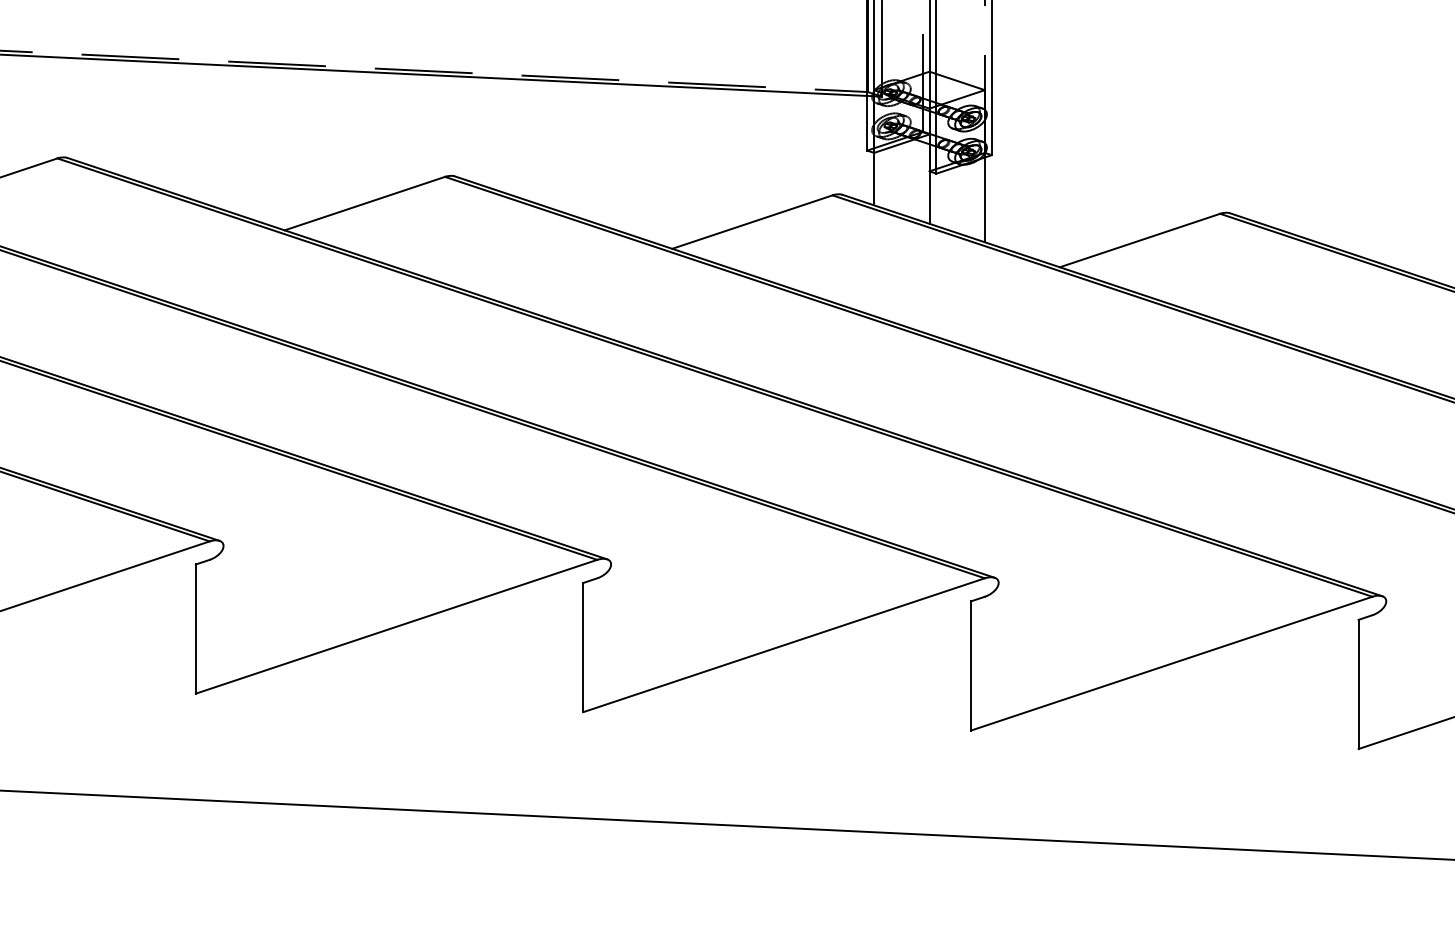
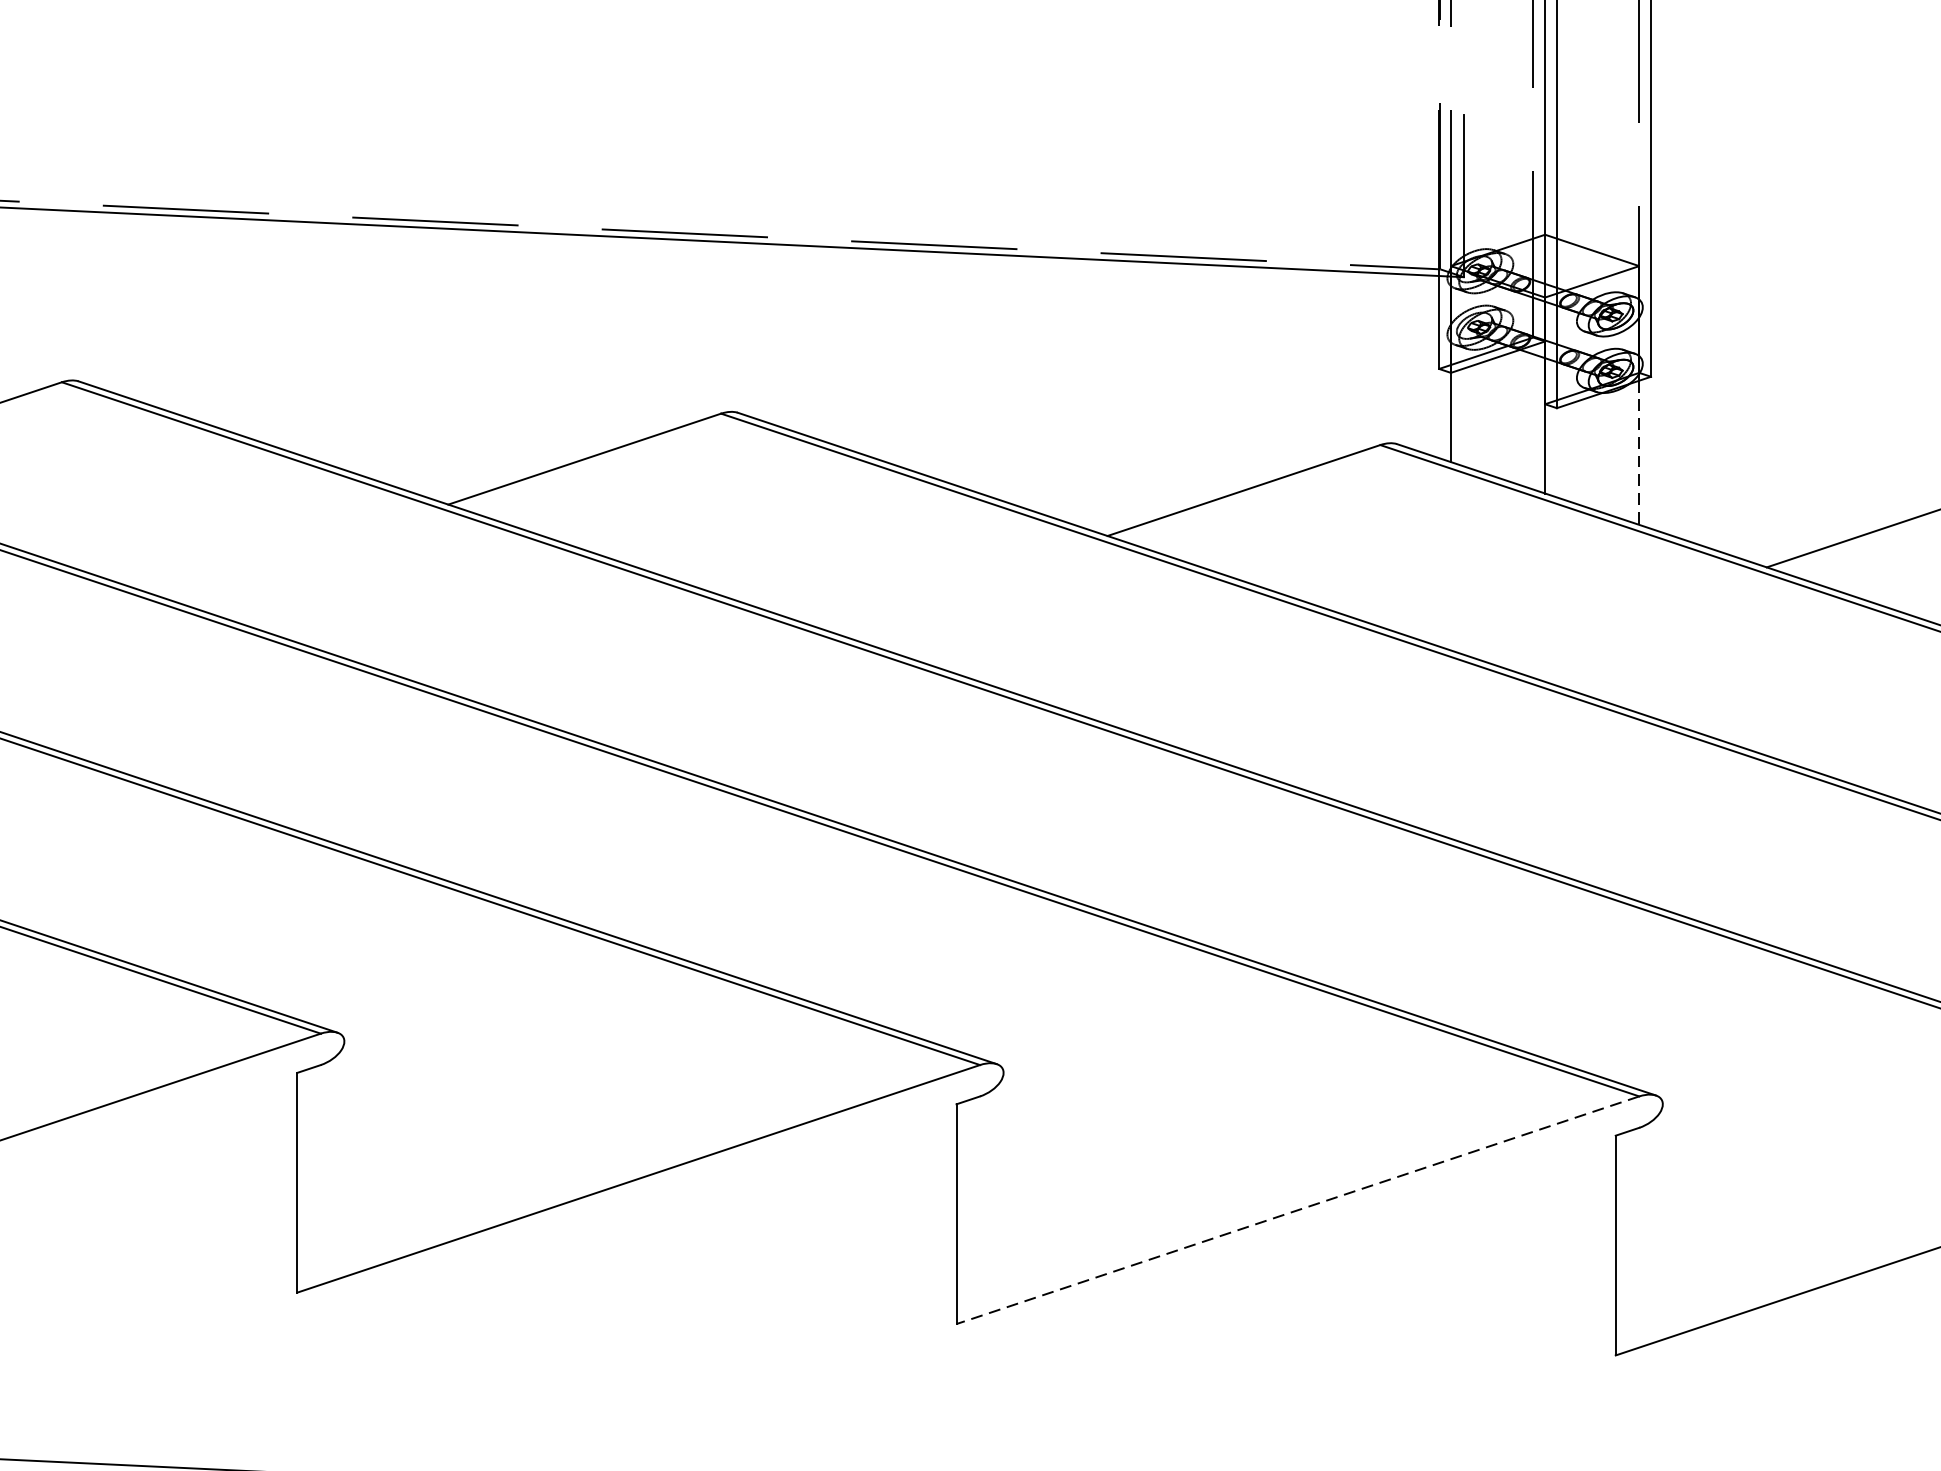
line: (984, 200) -> (1638, 453), solid -> dashed
line: (784, 645) -> (1298, 1210), solid -> dashed

